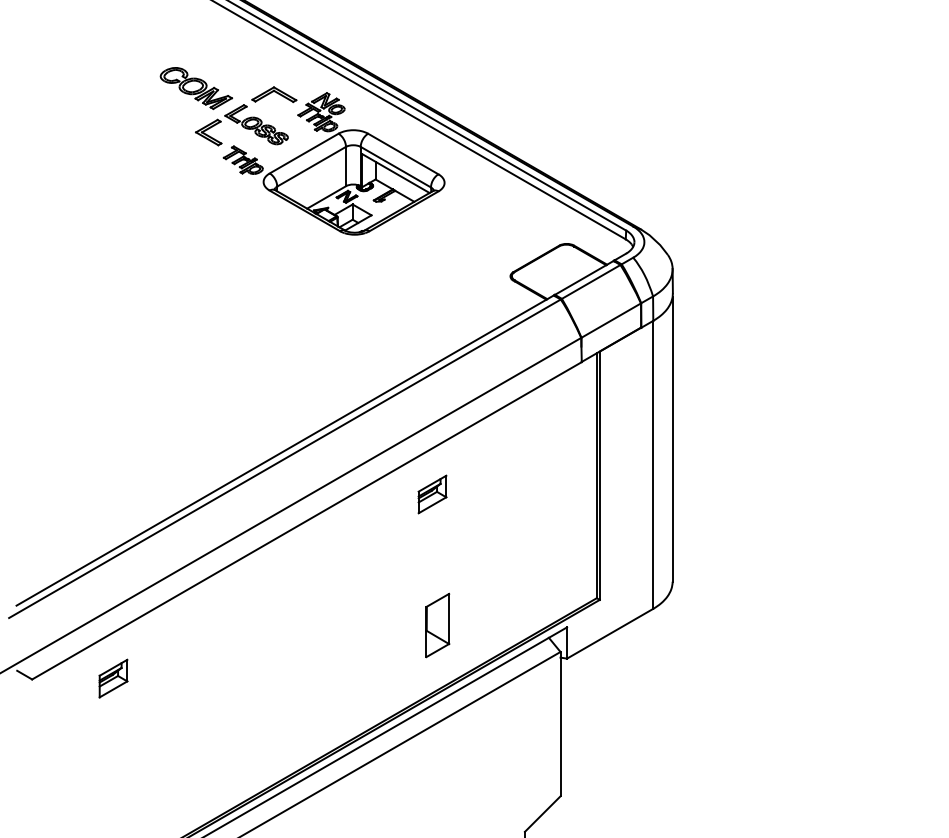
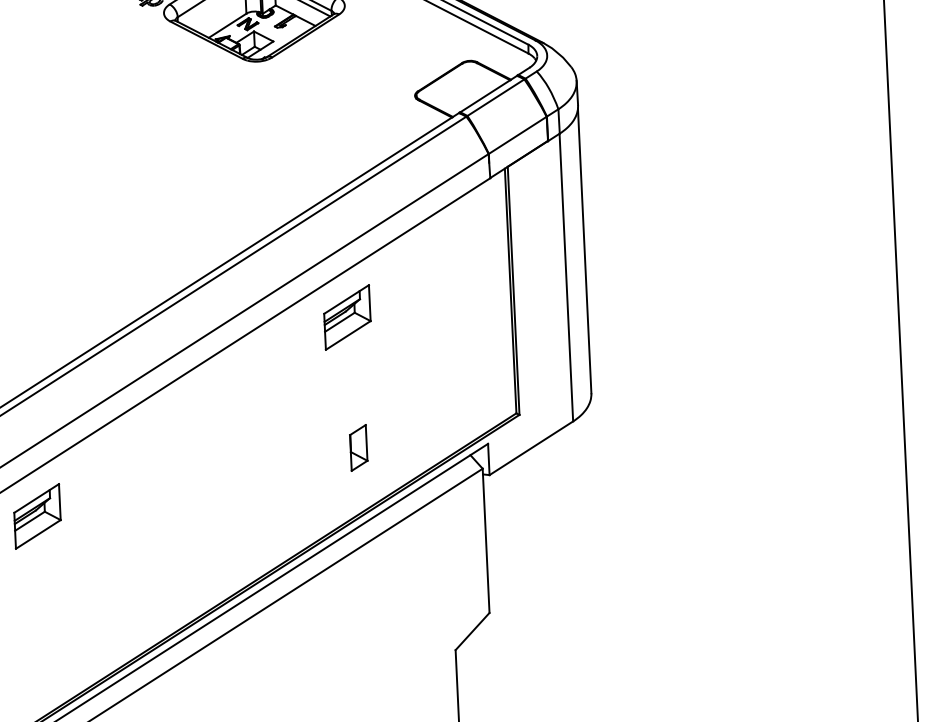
part: (432, 494) -> (347, 317), size x1.67
part: (437, 624) -> (358, 447), size x0.71
part: (113, 678) -> (37, 516), size x1.67

